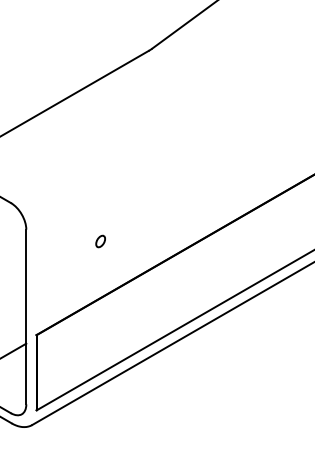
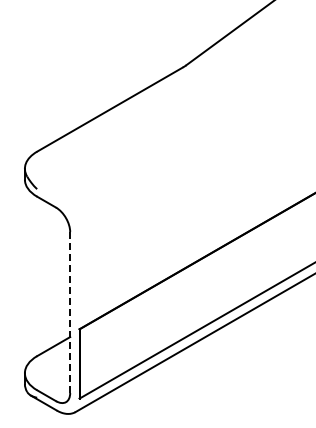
part: (100, 240) -> (138, 242), removed
line: (26, 318) -> (70, 313), solid -> dashed

